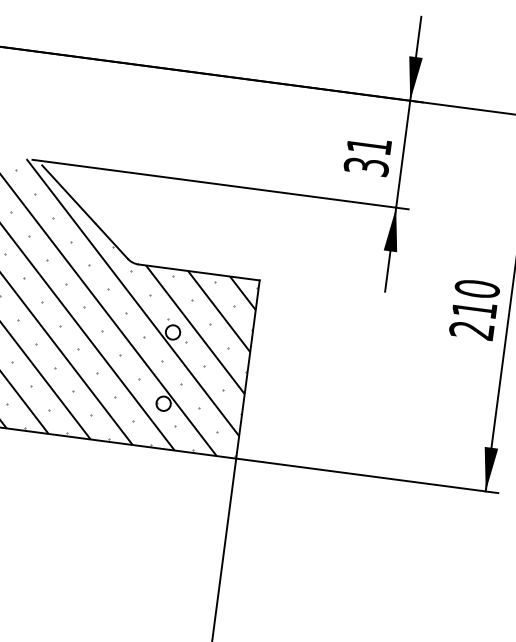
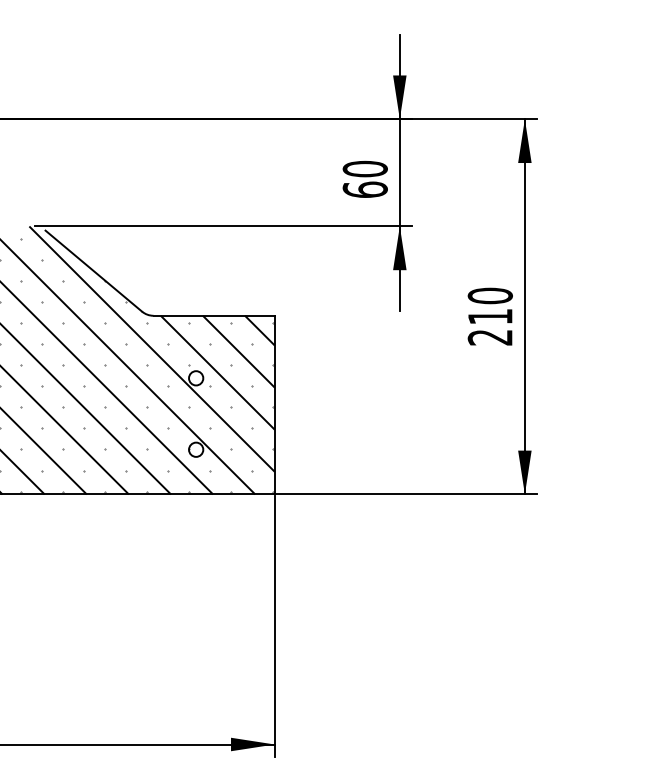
text: (367, 155) -> (364, 178), 31 -> 60

